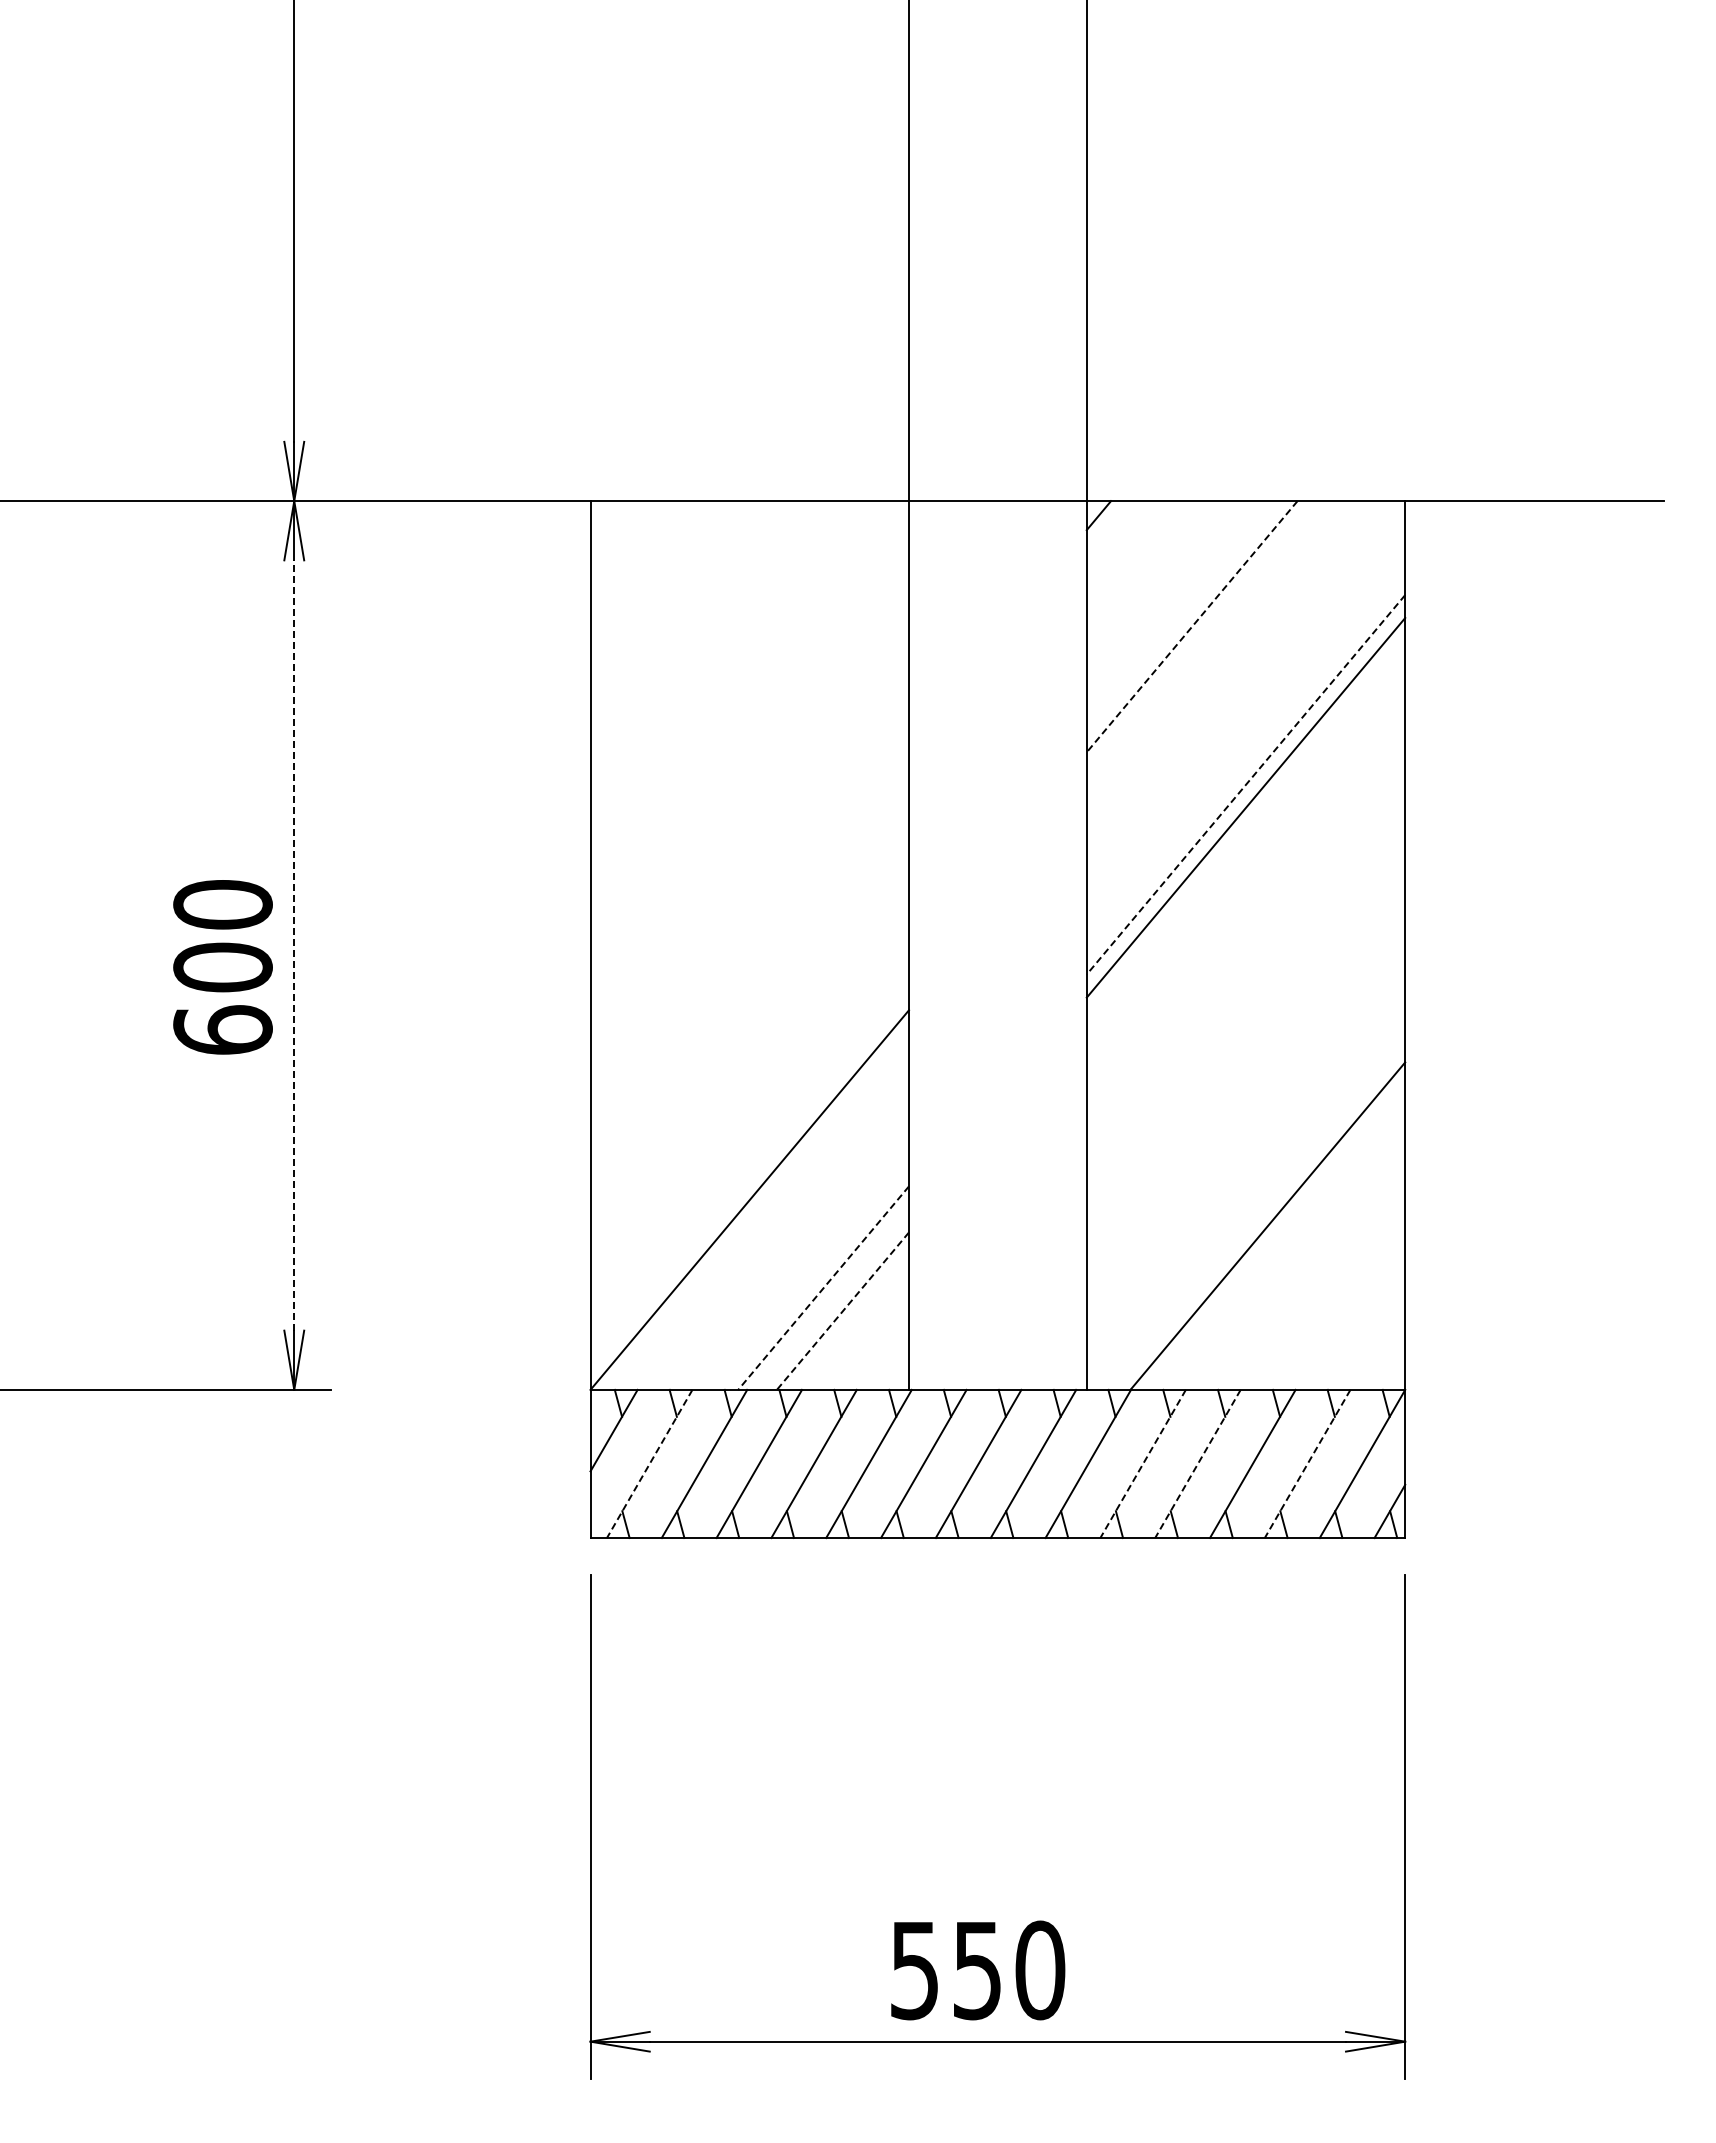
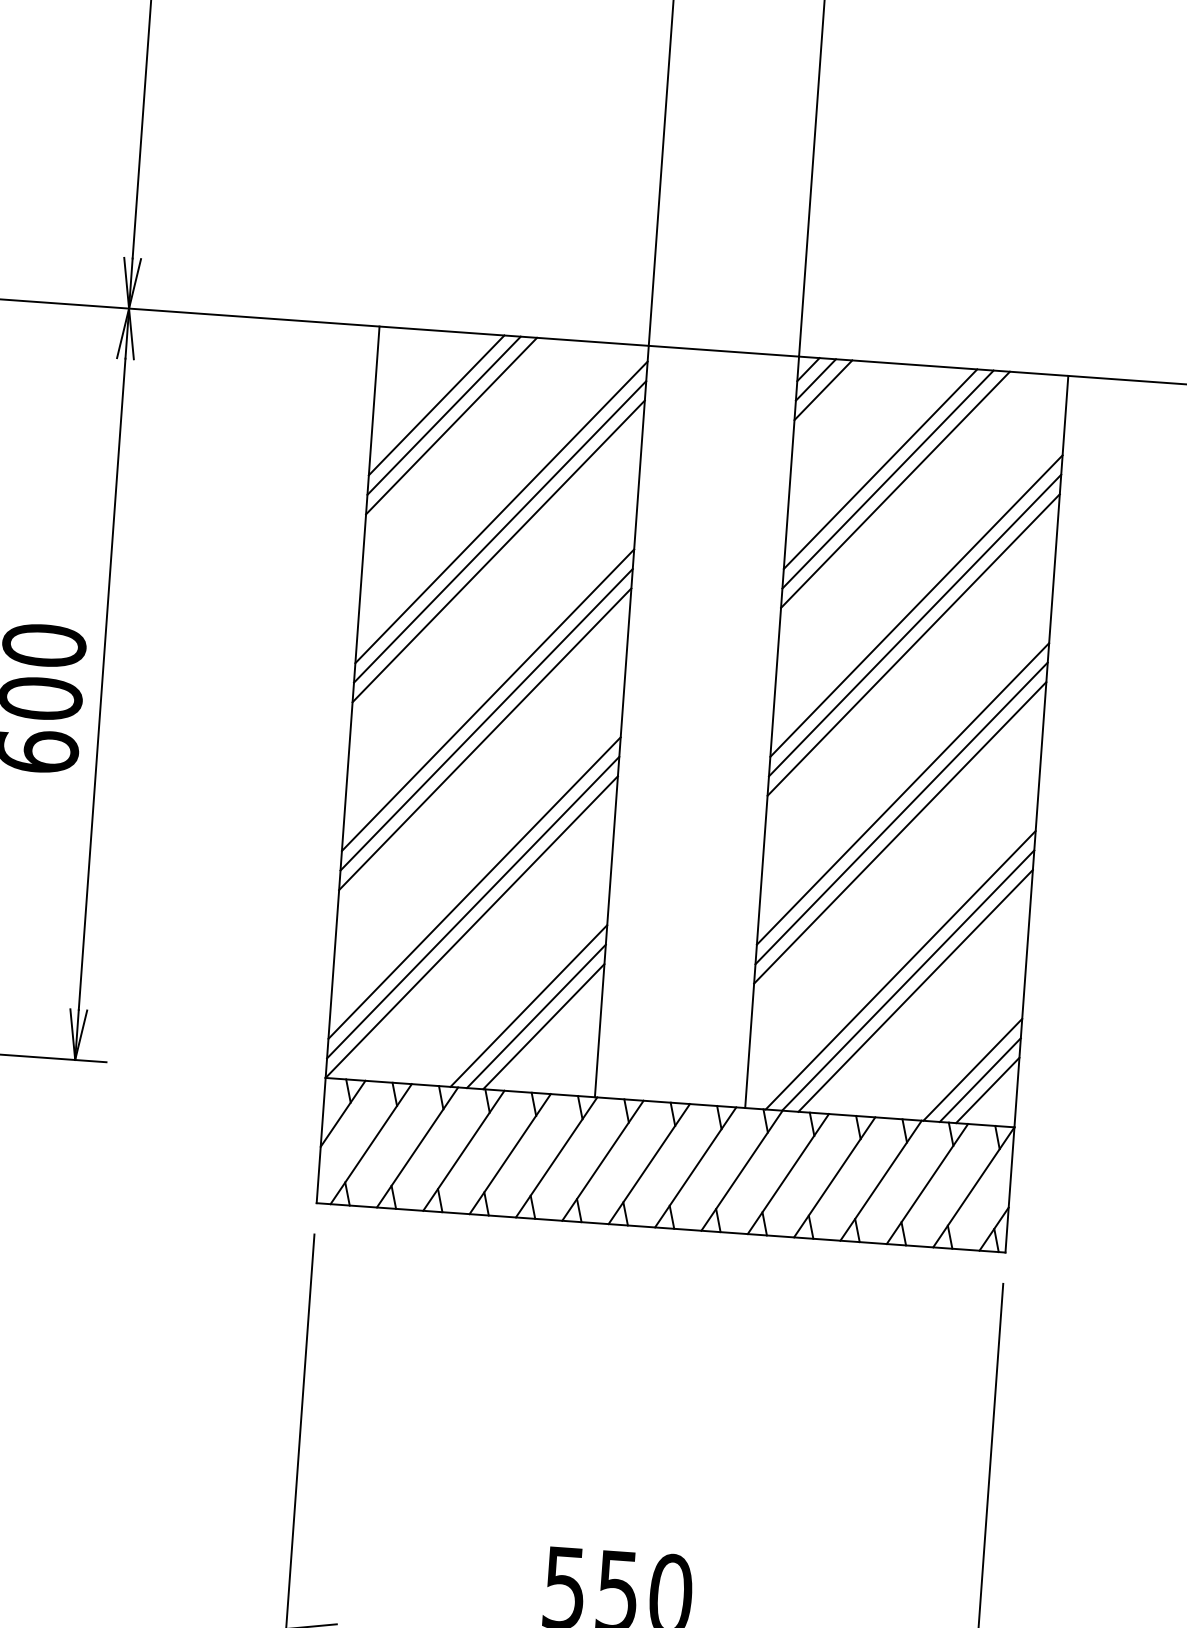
line: (1108, 527) -> (815, 380), added
line: (1117, 538) -> (822, 390), added
line: (664, 589) -> (436, 405), added
line: (673, 600) -> (443, 415), added
line: (683, 612) -> (451, 426), added
line: (1192, 626) -> (880, 469), dashed -> solid
line: (1201, 638) -> (887, 479), added
line: (1211, 649) -> (895, 489), added
line: (749, 709) -> (501, 512), added
line: (749, 732) -> (499, 531), added
line: (749, 755) -> (498, 551), added
line: (1246, 784) -> (916, 605), dashed -> solid
line: (1245, 830) -> (913, 644), added
line: (749, 931) -> (487, 700), added
line: (294, 945) -> (102, 684), dashed -> solid
line: (749, 954) -> (486, 719), added
line: (749, 977) -> (485, 738), added
line: (1245, 1006) -> (902, 793), added
line: (1245, 1029) -> (901, 812), added
line: (1245, 1052) -> (899, 832), added
line: (749, 1153) -> (474, 887), added
line: (749, 1176) -> (473, 907), added
line: (1258, 1214) -> (901, 970), added
line: (1277, 1237) -> (915, 990), added
line: (823, 1288) -> (528, 1006), dashed -> solid
line: (833, 1299) -> (536, 1016), added
line: (842, 1311) -> (543, 1026), dashed -> solid
line: (1351, 1325) -> (972, 1069), added
line: (1360, 1336) -> (979, 1079), added
line: (1370, 1348) -> (987, 1090), added
line: (649, 1463) -> (371, 1143), dashed -> solid
line: (1143, 1463) -> (788, 1173), dashed -> solid
line: (1197, 1463) -> (834, 1176), dashed -> solid
line: (1307, 1463) -> (927, 1183), dashed -> solid

